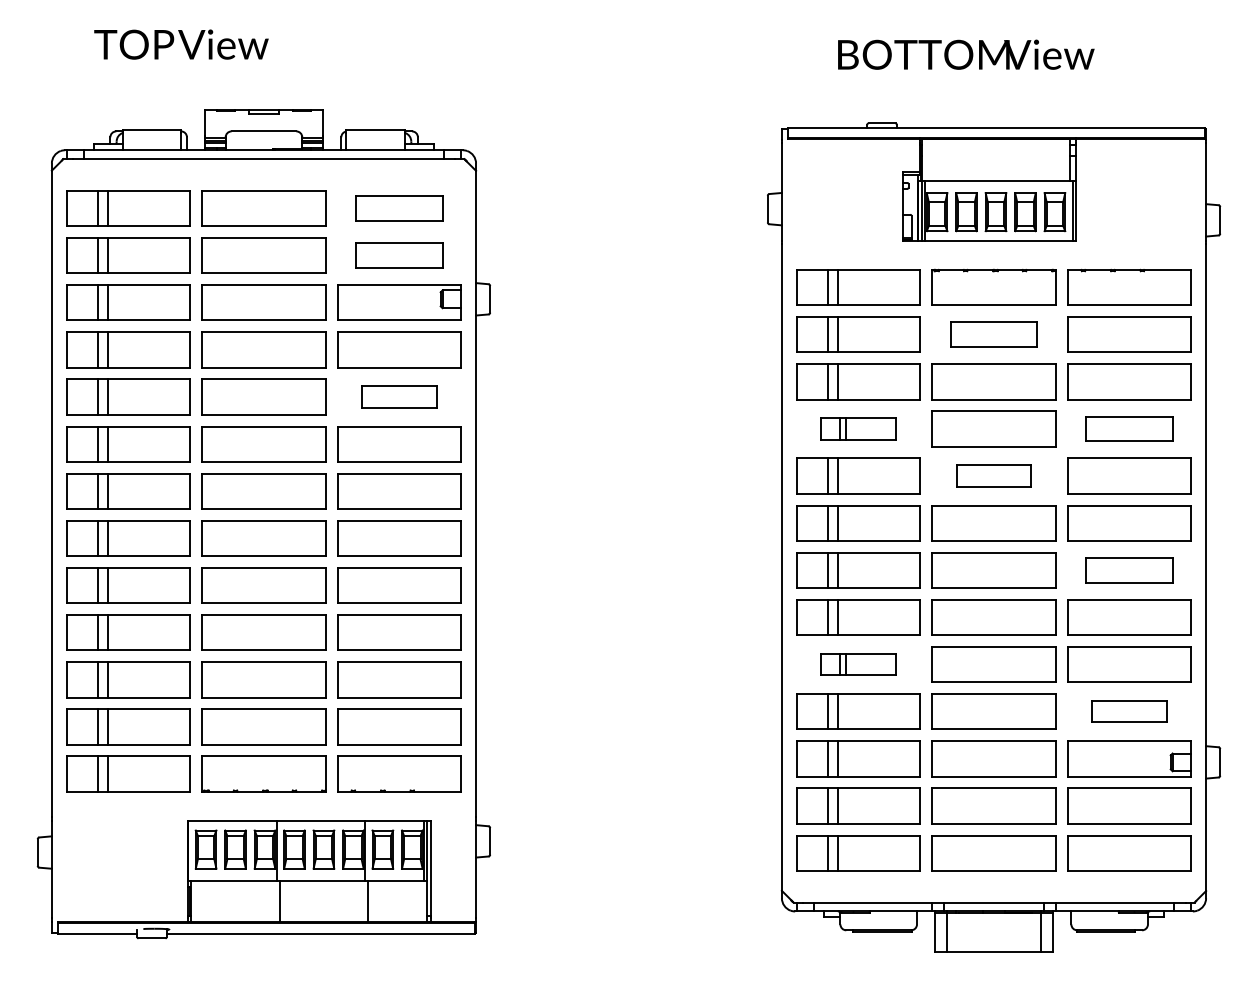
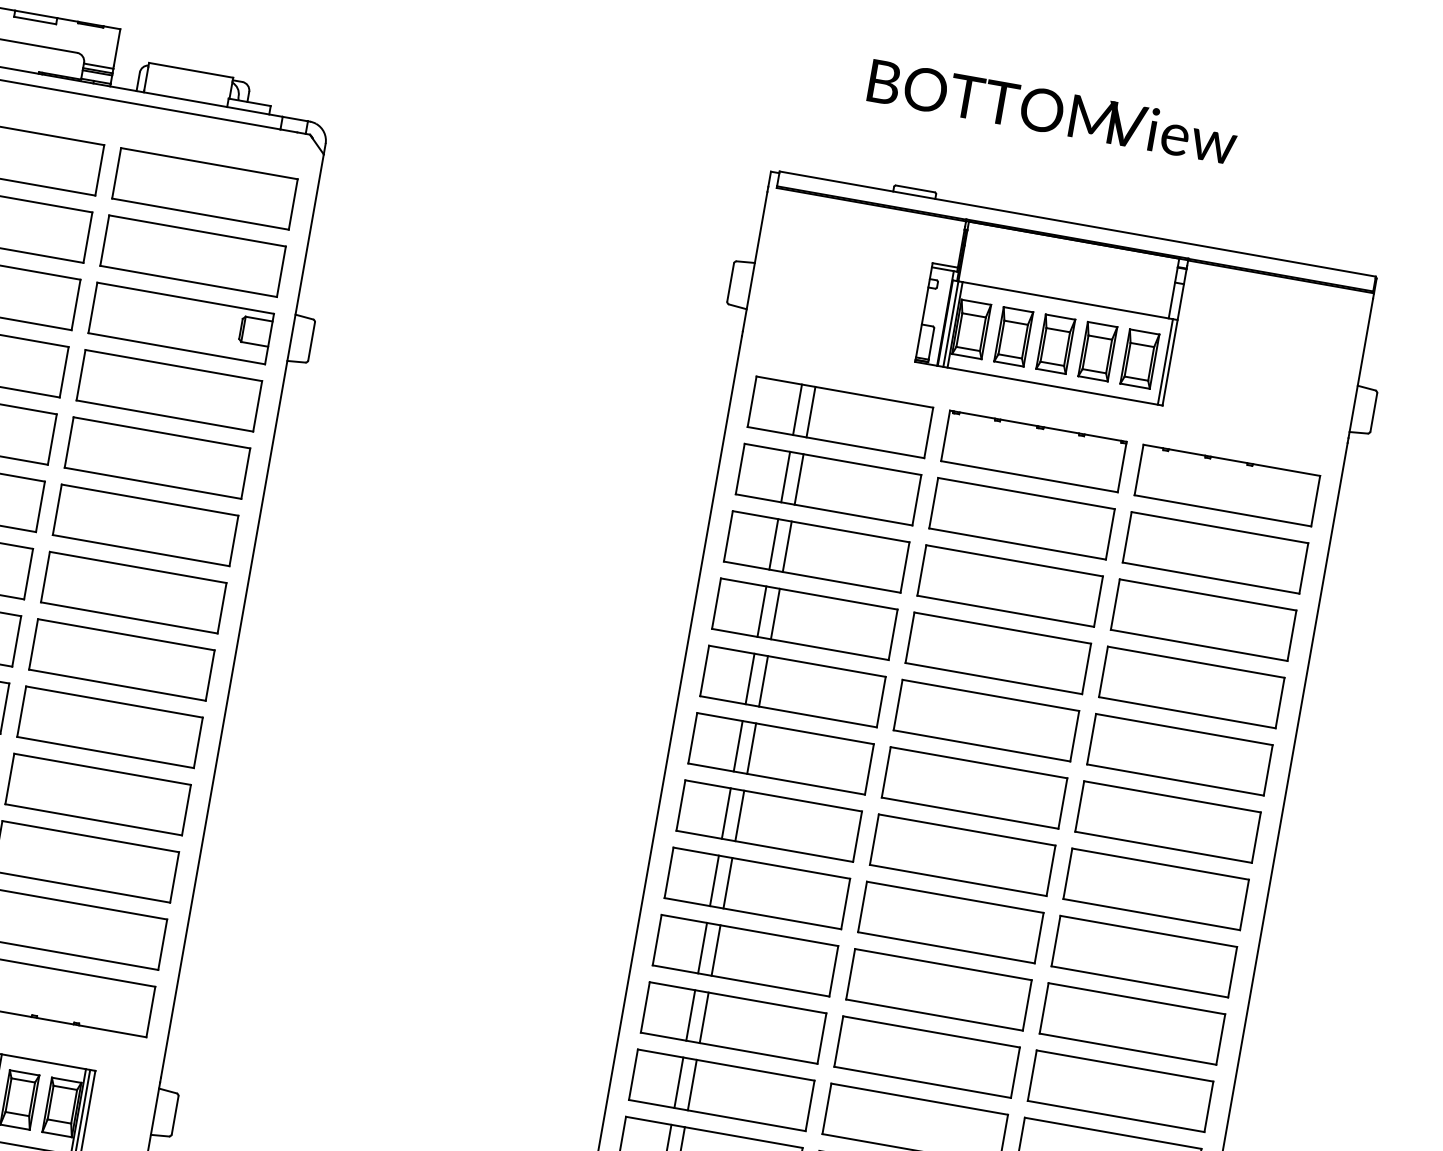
part: (399, 208) -> (204, 188), size x1.43
part: (399, 255) -> (193, 255), size x1.43
part: (993, 334) -> (1021, 518), size x1.43
part: (399, 396) -> (157, 457), size x1.67
part: (858, 428) -> (804, 618), size x1.67
part: (1129, 428) -> (1191, 686), size x1.43
part: (993, 475) -> (985, 719), size x1.67
part: (1129, 570) -> (1156, 889), size x1.43
part: (858, 664) -> (745, 955), size x1.67
part: (1129, 711) -> (1120, 1090), size x1.67

